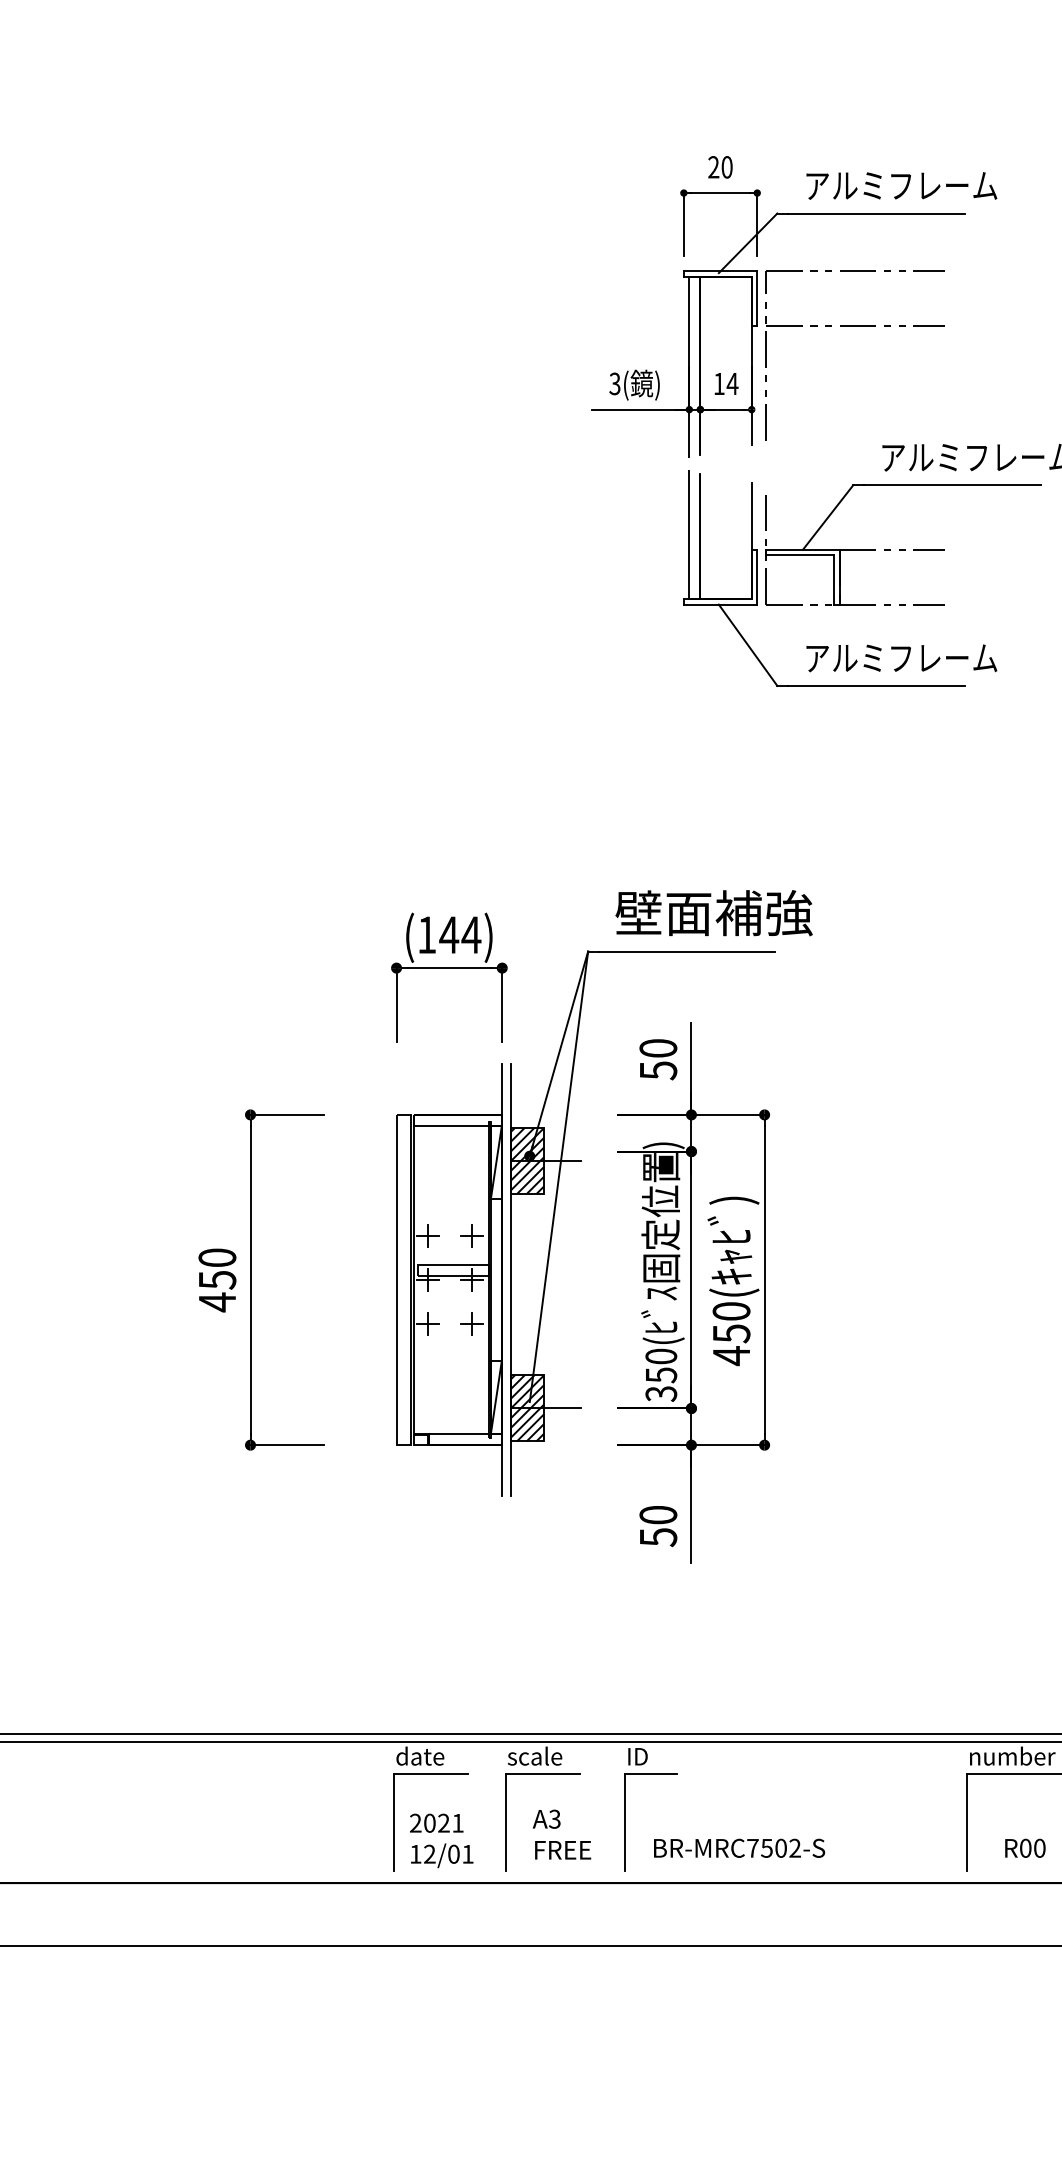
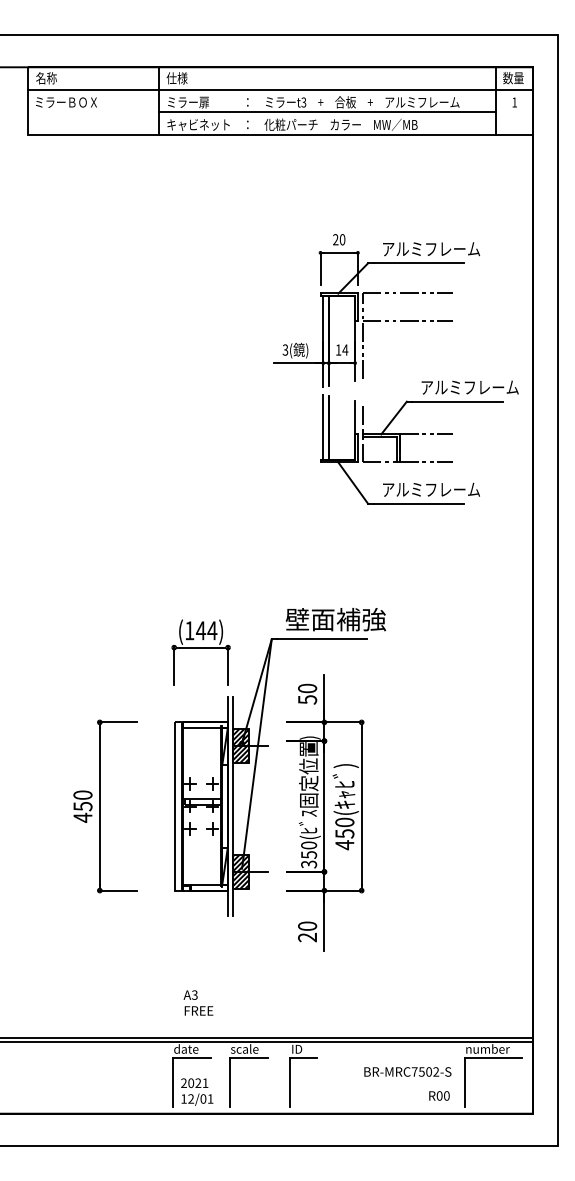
text: (658, 1537) -> (307, 937), 50 -> 20
text: (562, 1833) -> (198, 1002), moved
text: (738, 1847) -> (407, 1071), moved
text: (1025, 1847) -> (439, 1095), moved

